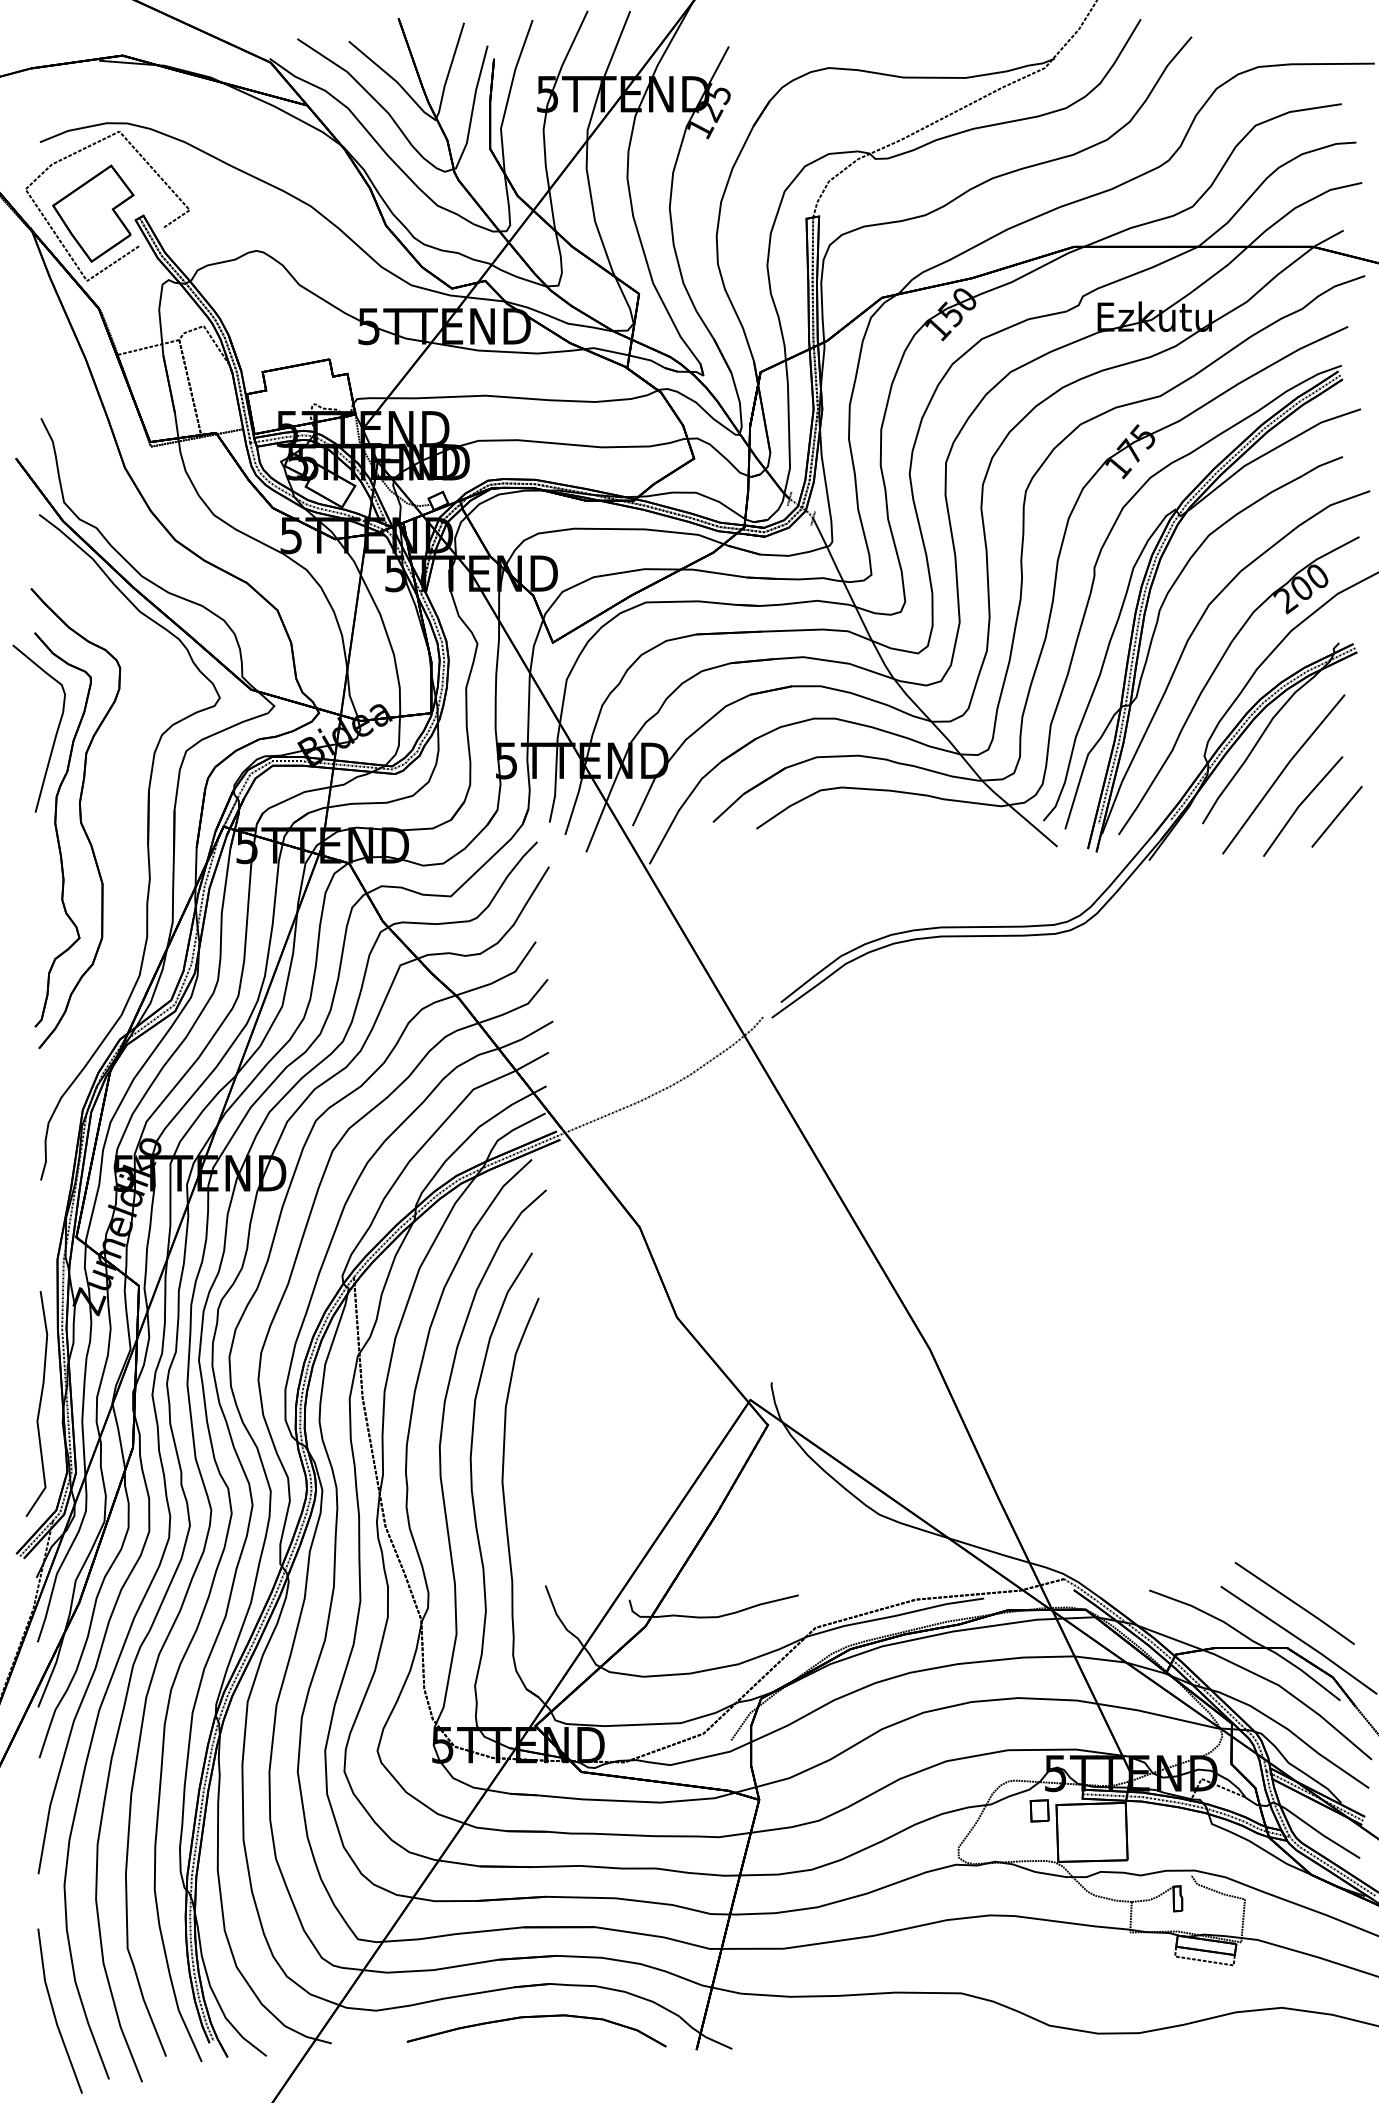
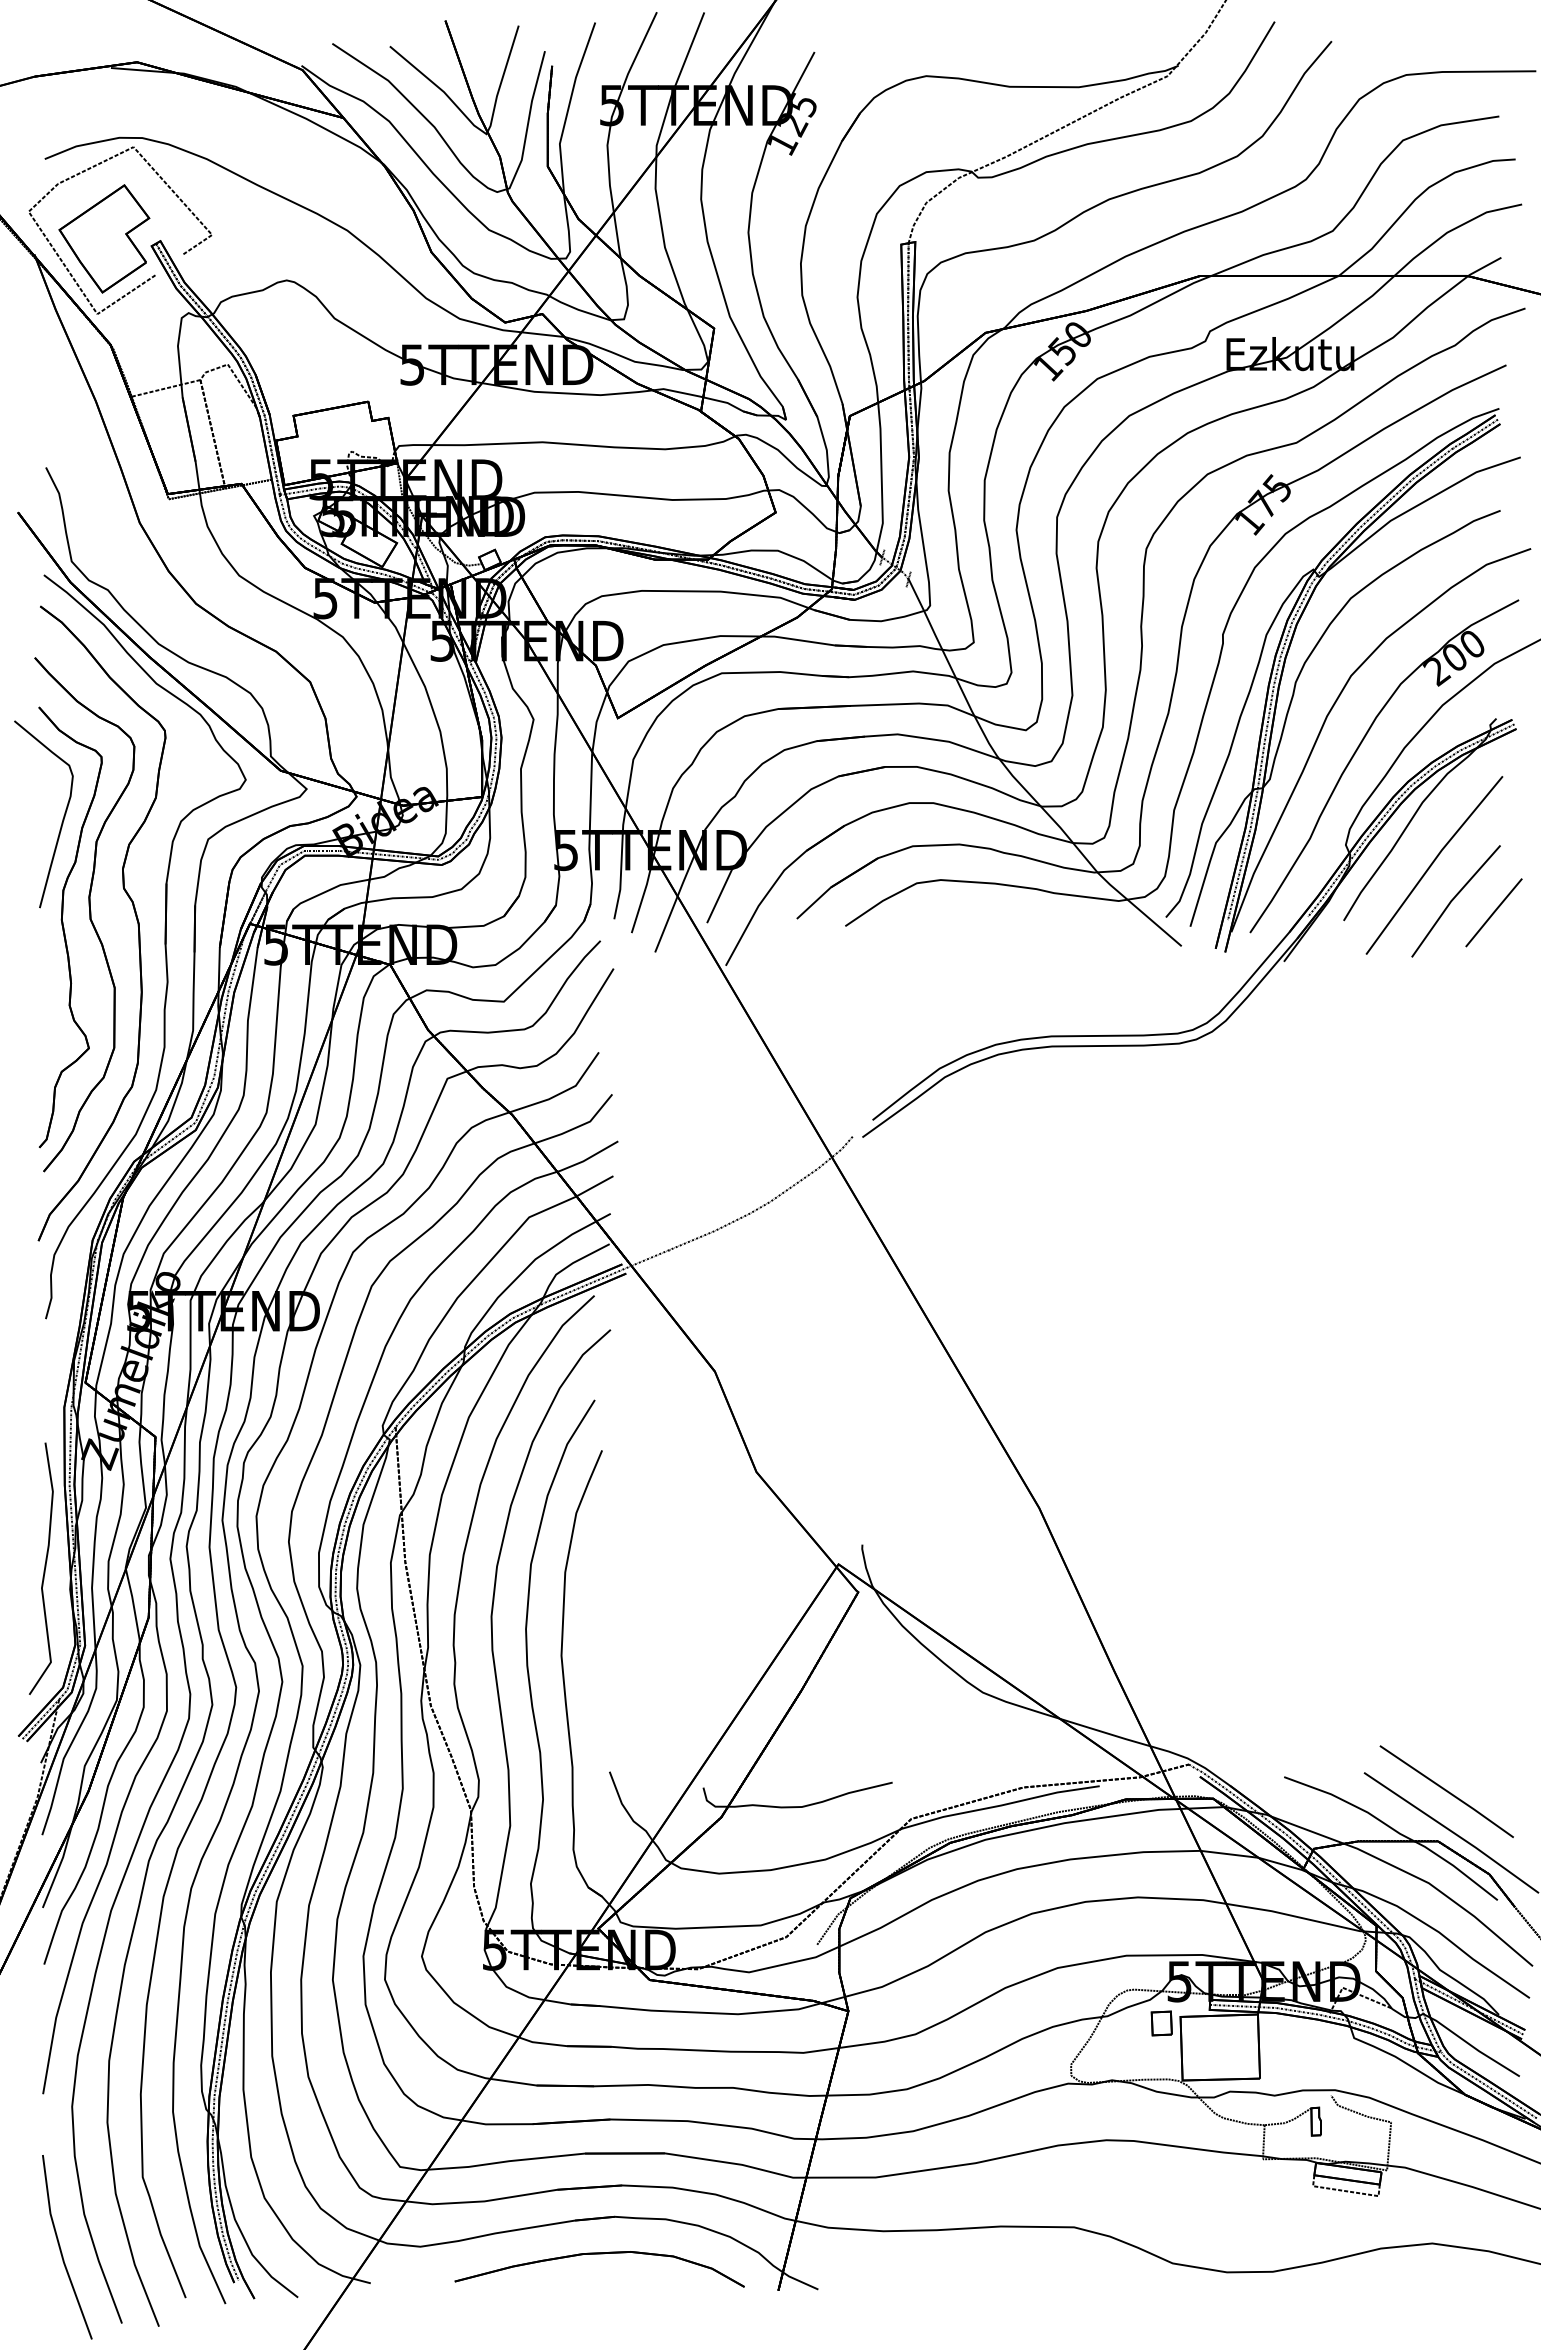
part: (120, 817) -> (134, 913), added

